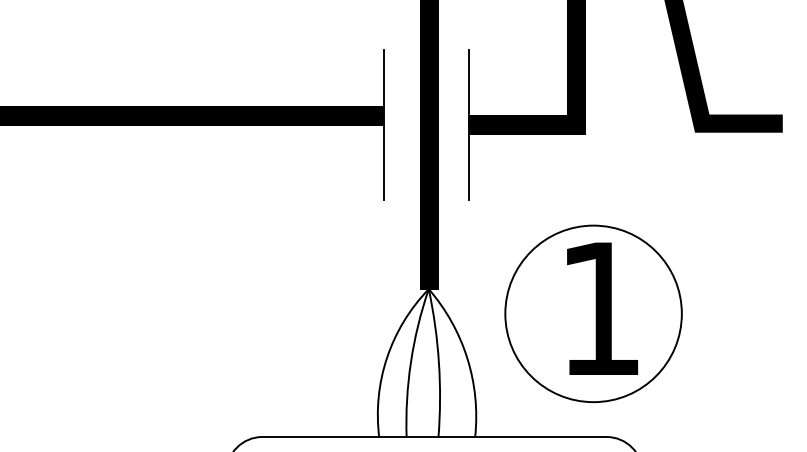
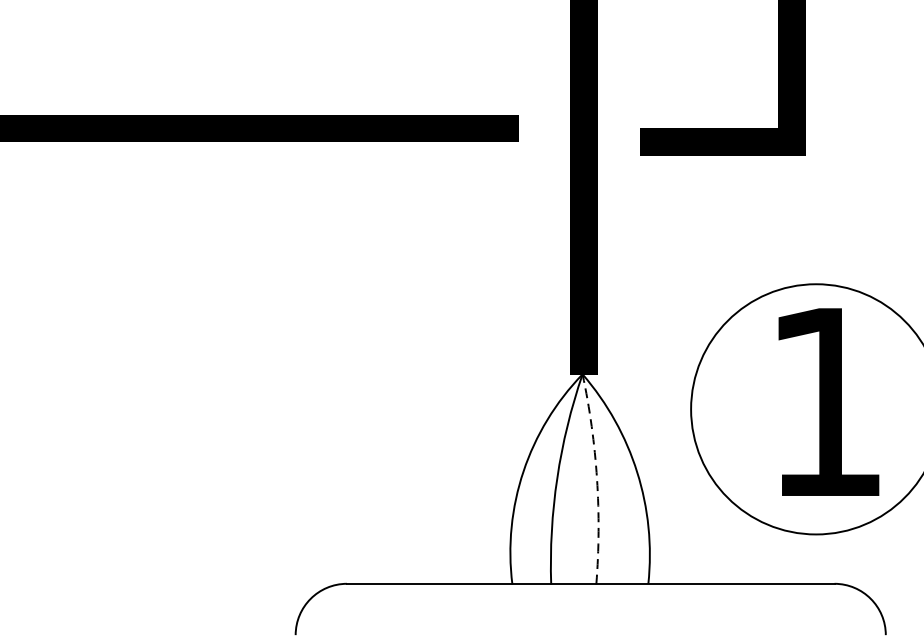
line: (383, 124) -> (518, 140), removed
line: (469, 124) -> (640, 140), removed
arc: (438, 363) -> (596, 479), solid -> dashed

